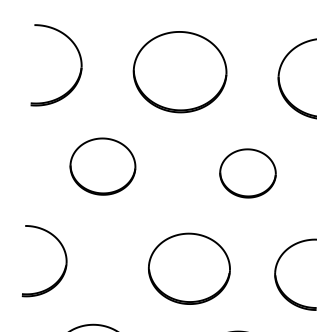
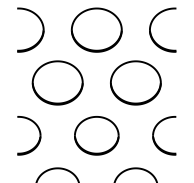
part: (102, 165) -> (57, 82), size x1.43
part: (247, 172) -> (135, 82), size x1.67
part: (188, 268) -> (96, 135), moved

